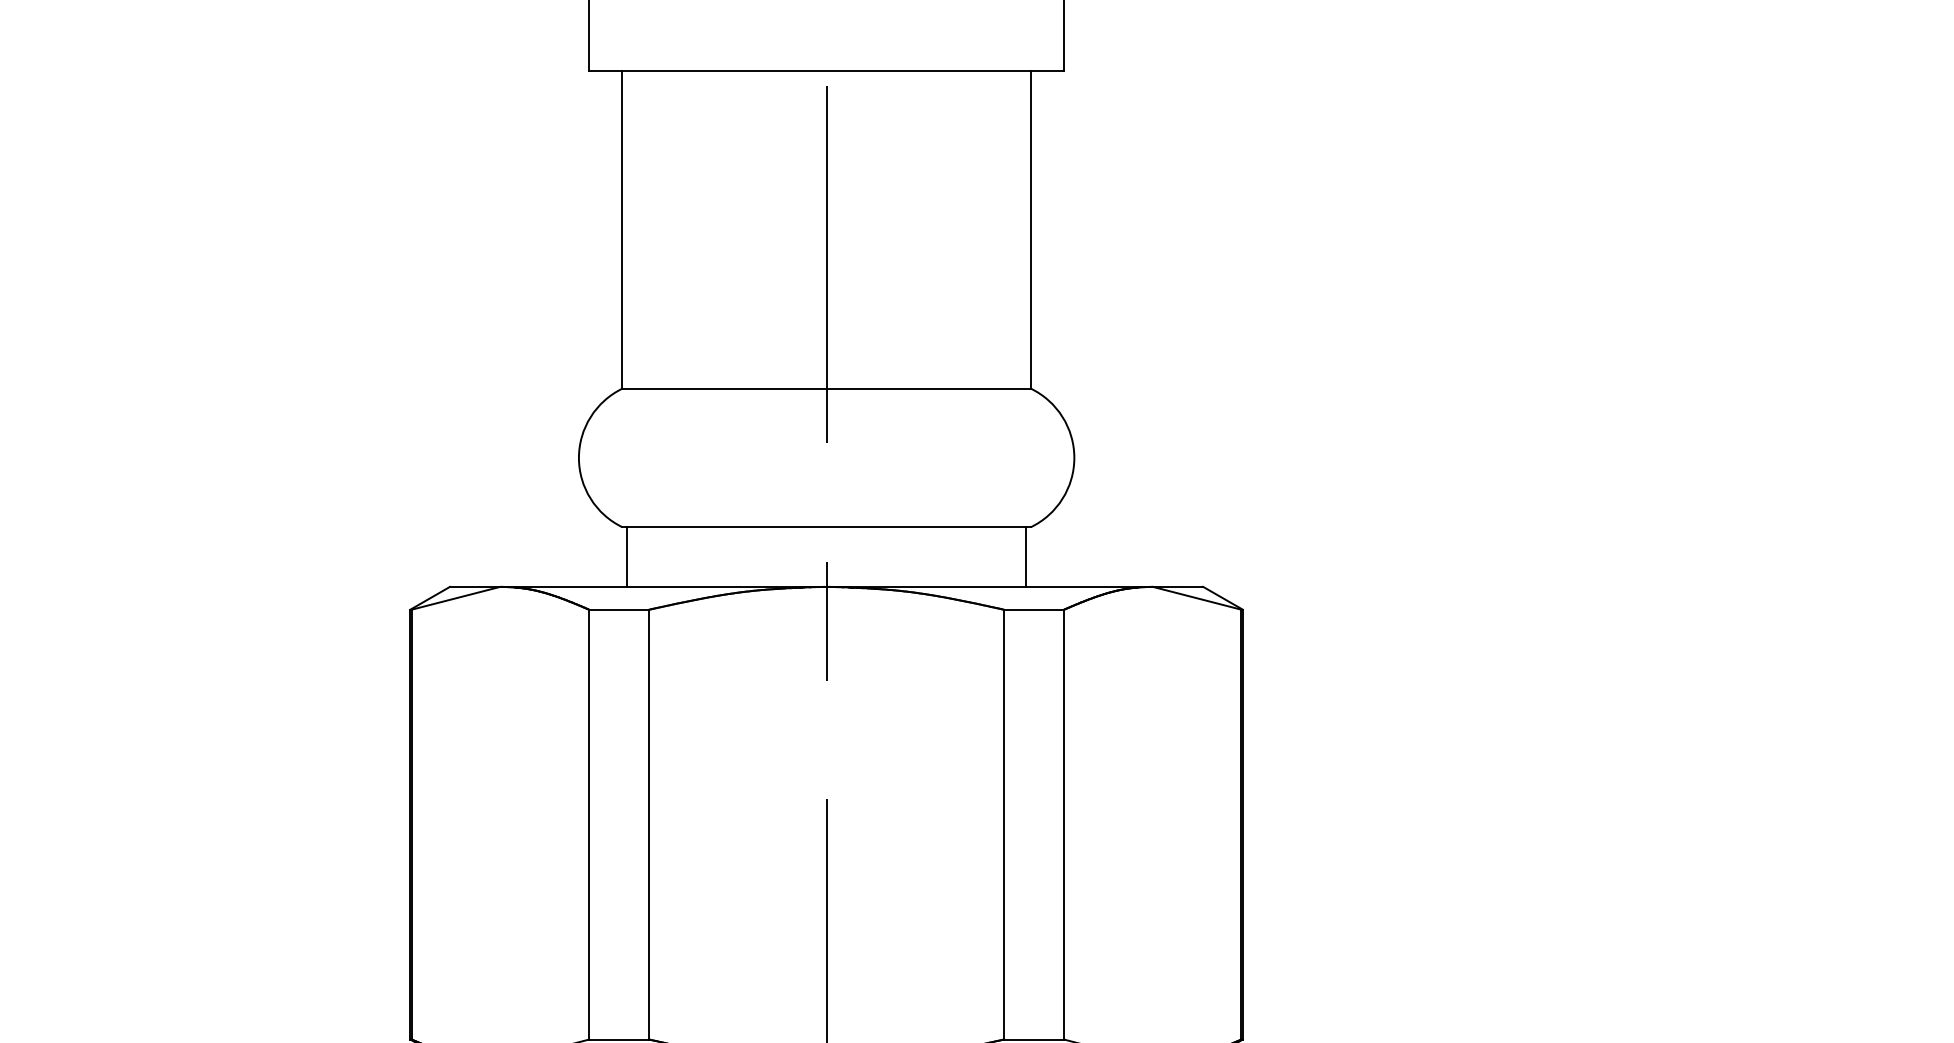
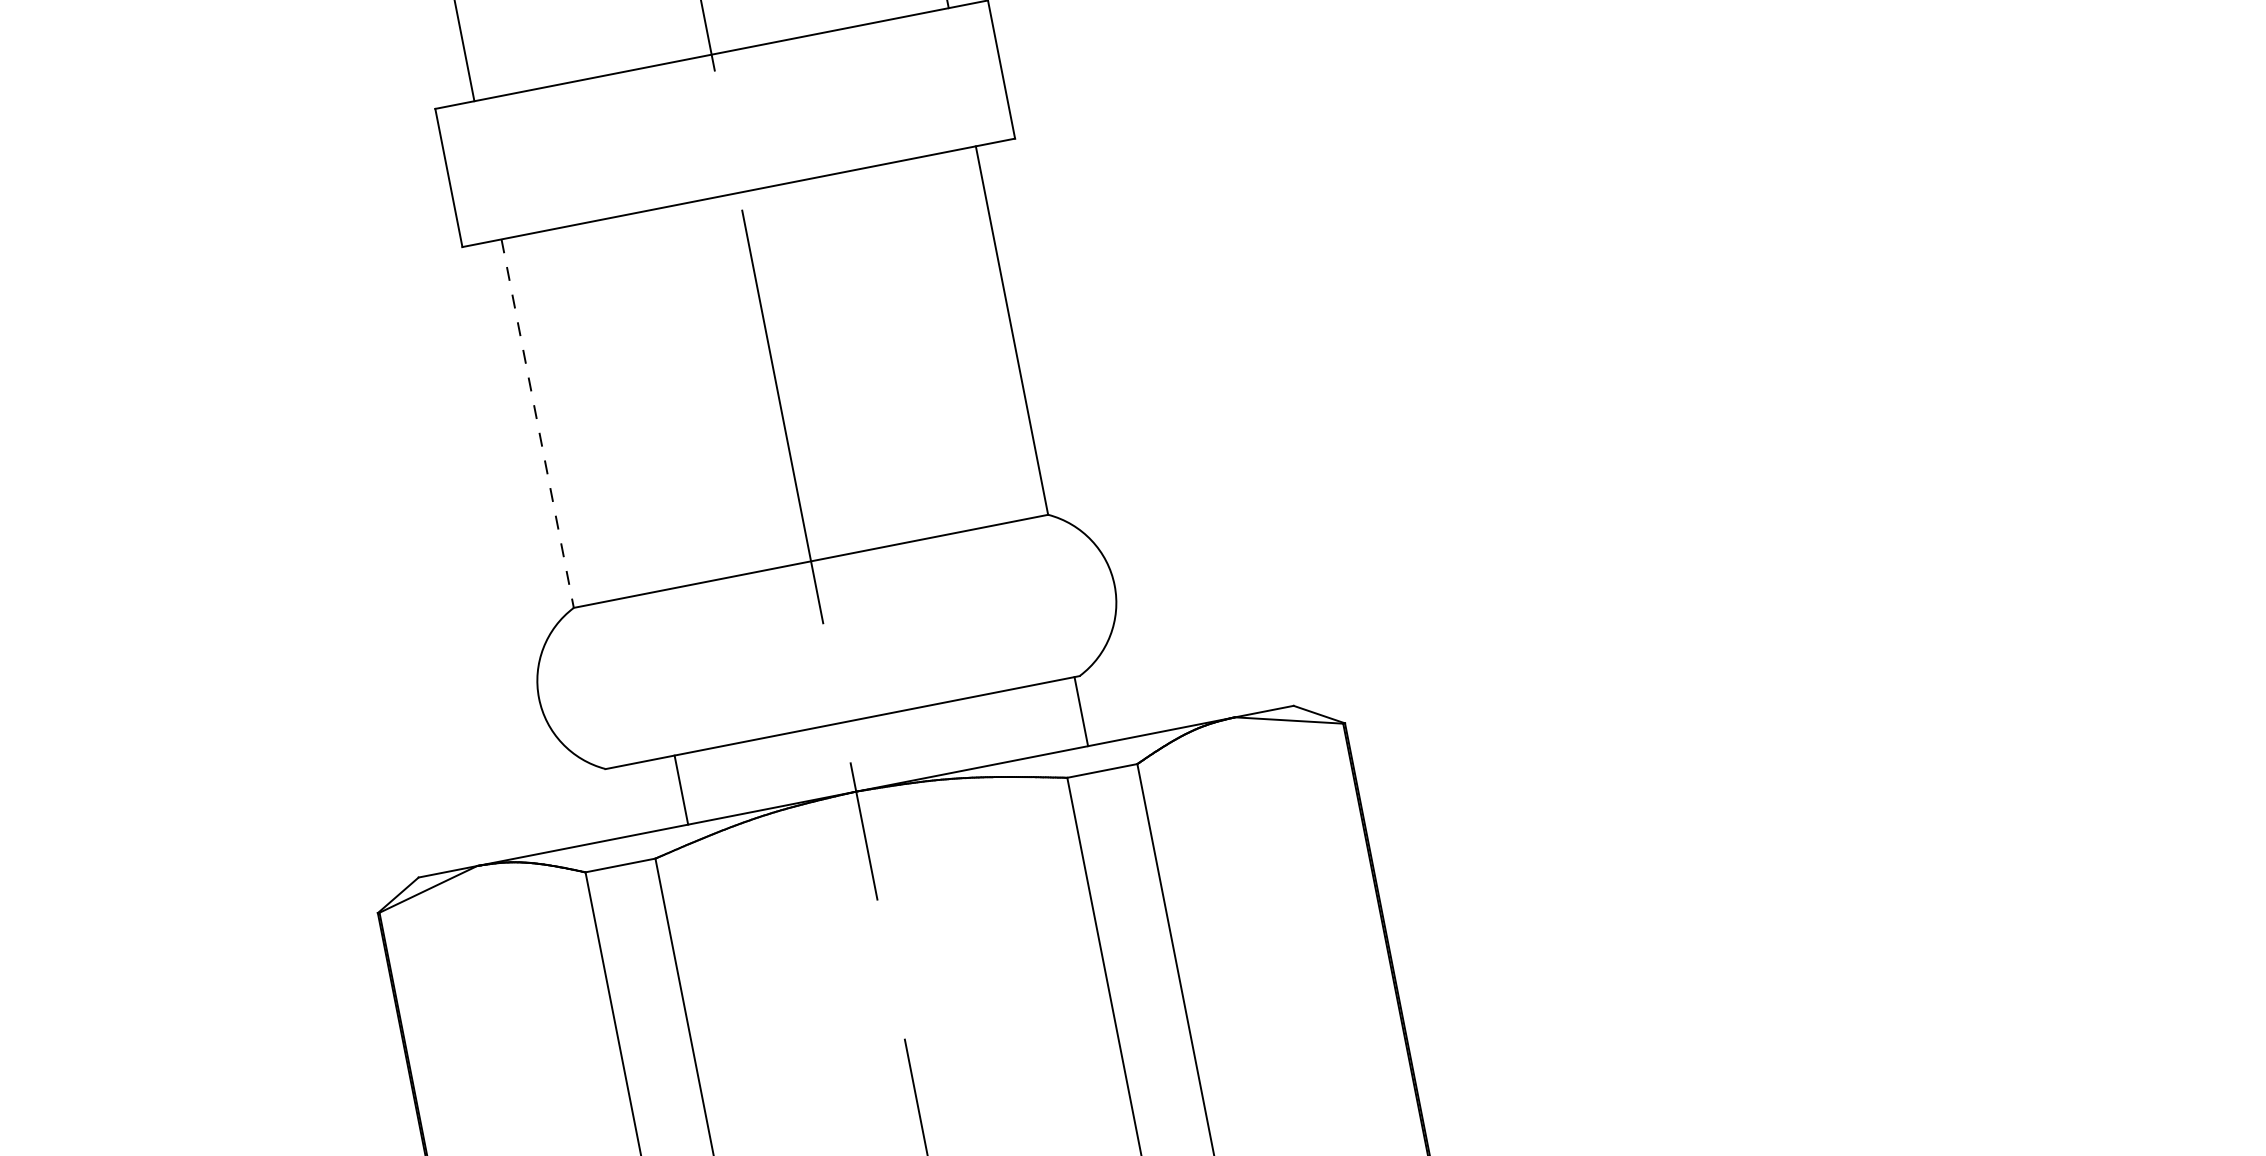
line: (622, 230) -> (537, 424), solid -> dashed
line: (626, 556) -> (680, 789), moved

